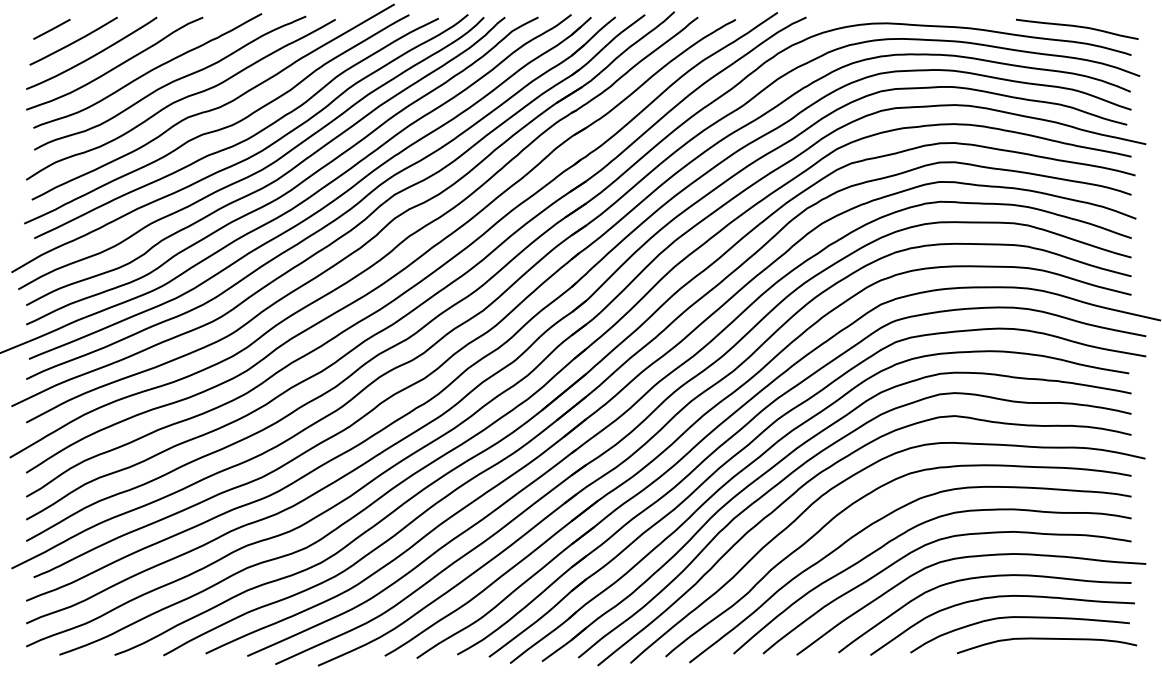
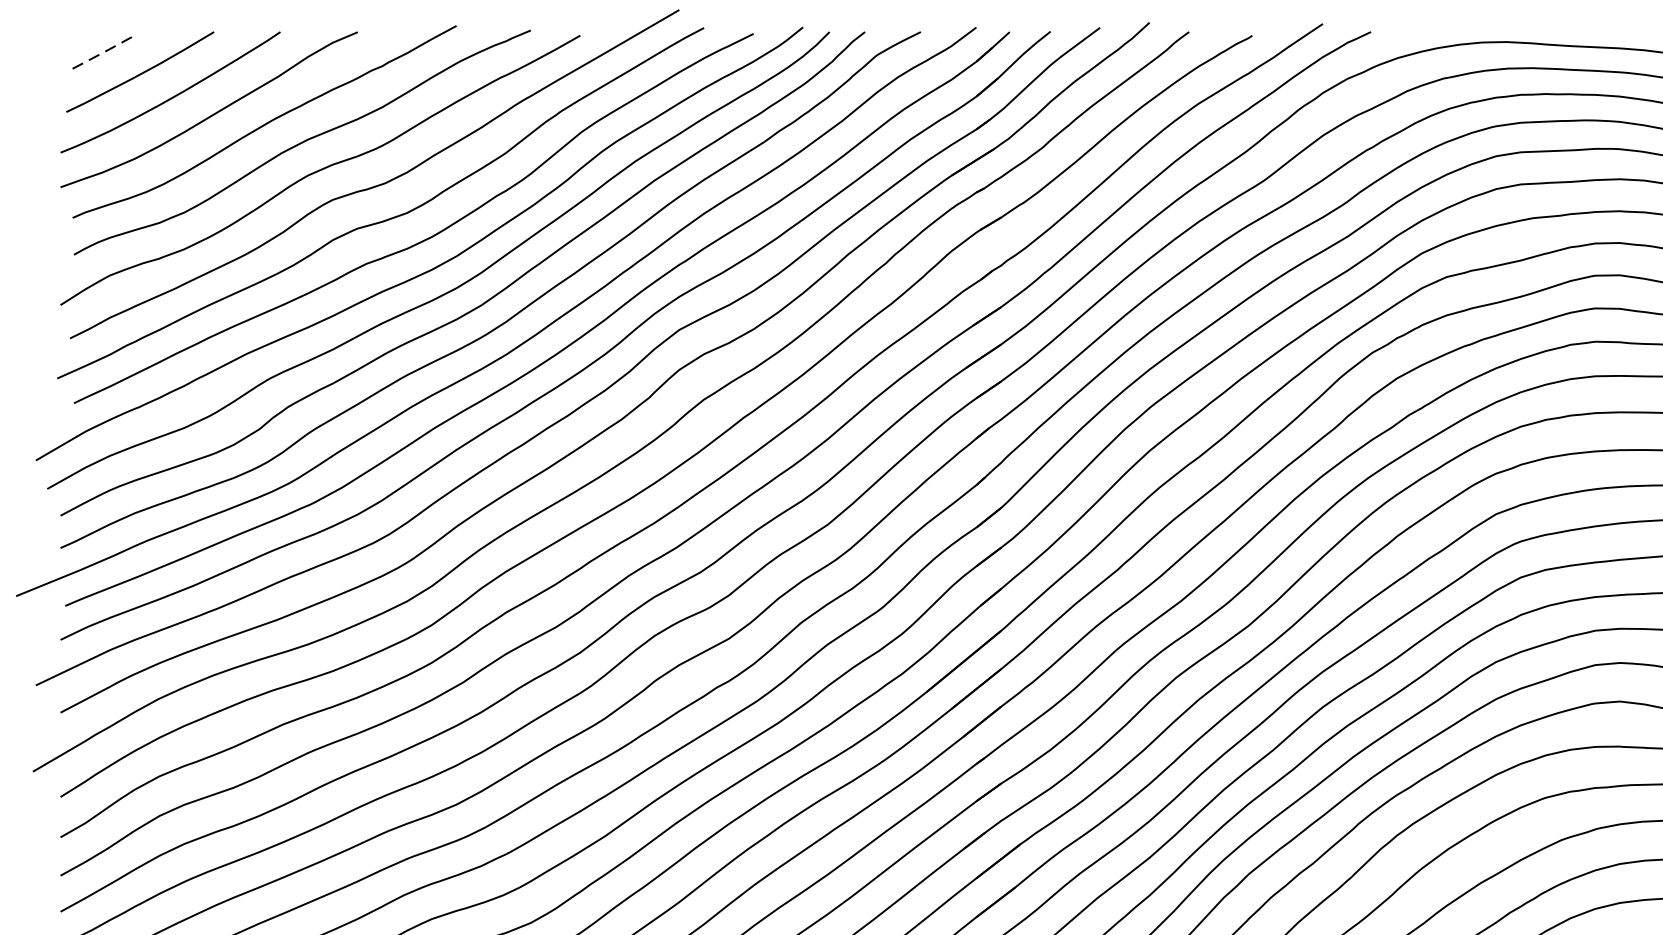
line: (52, 29) -> (104, 52), solid -> dashed

